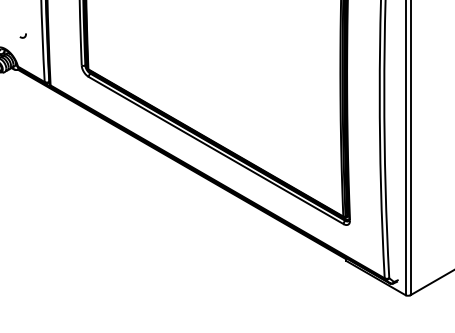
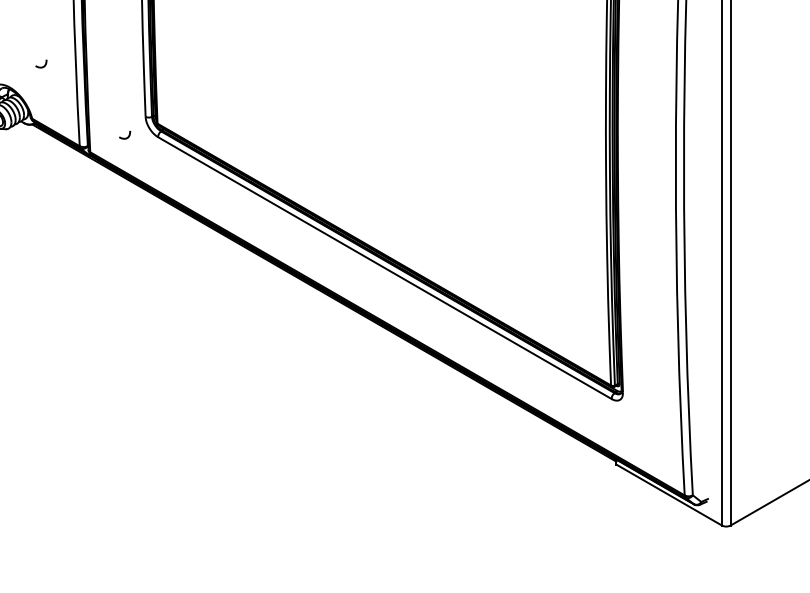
curve: (68, 76) -> (122, 136), added

